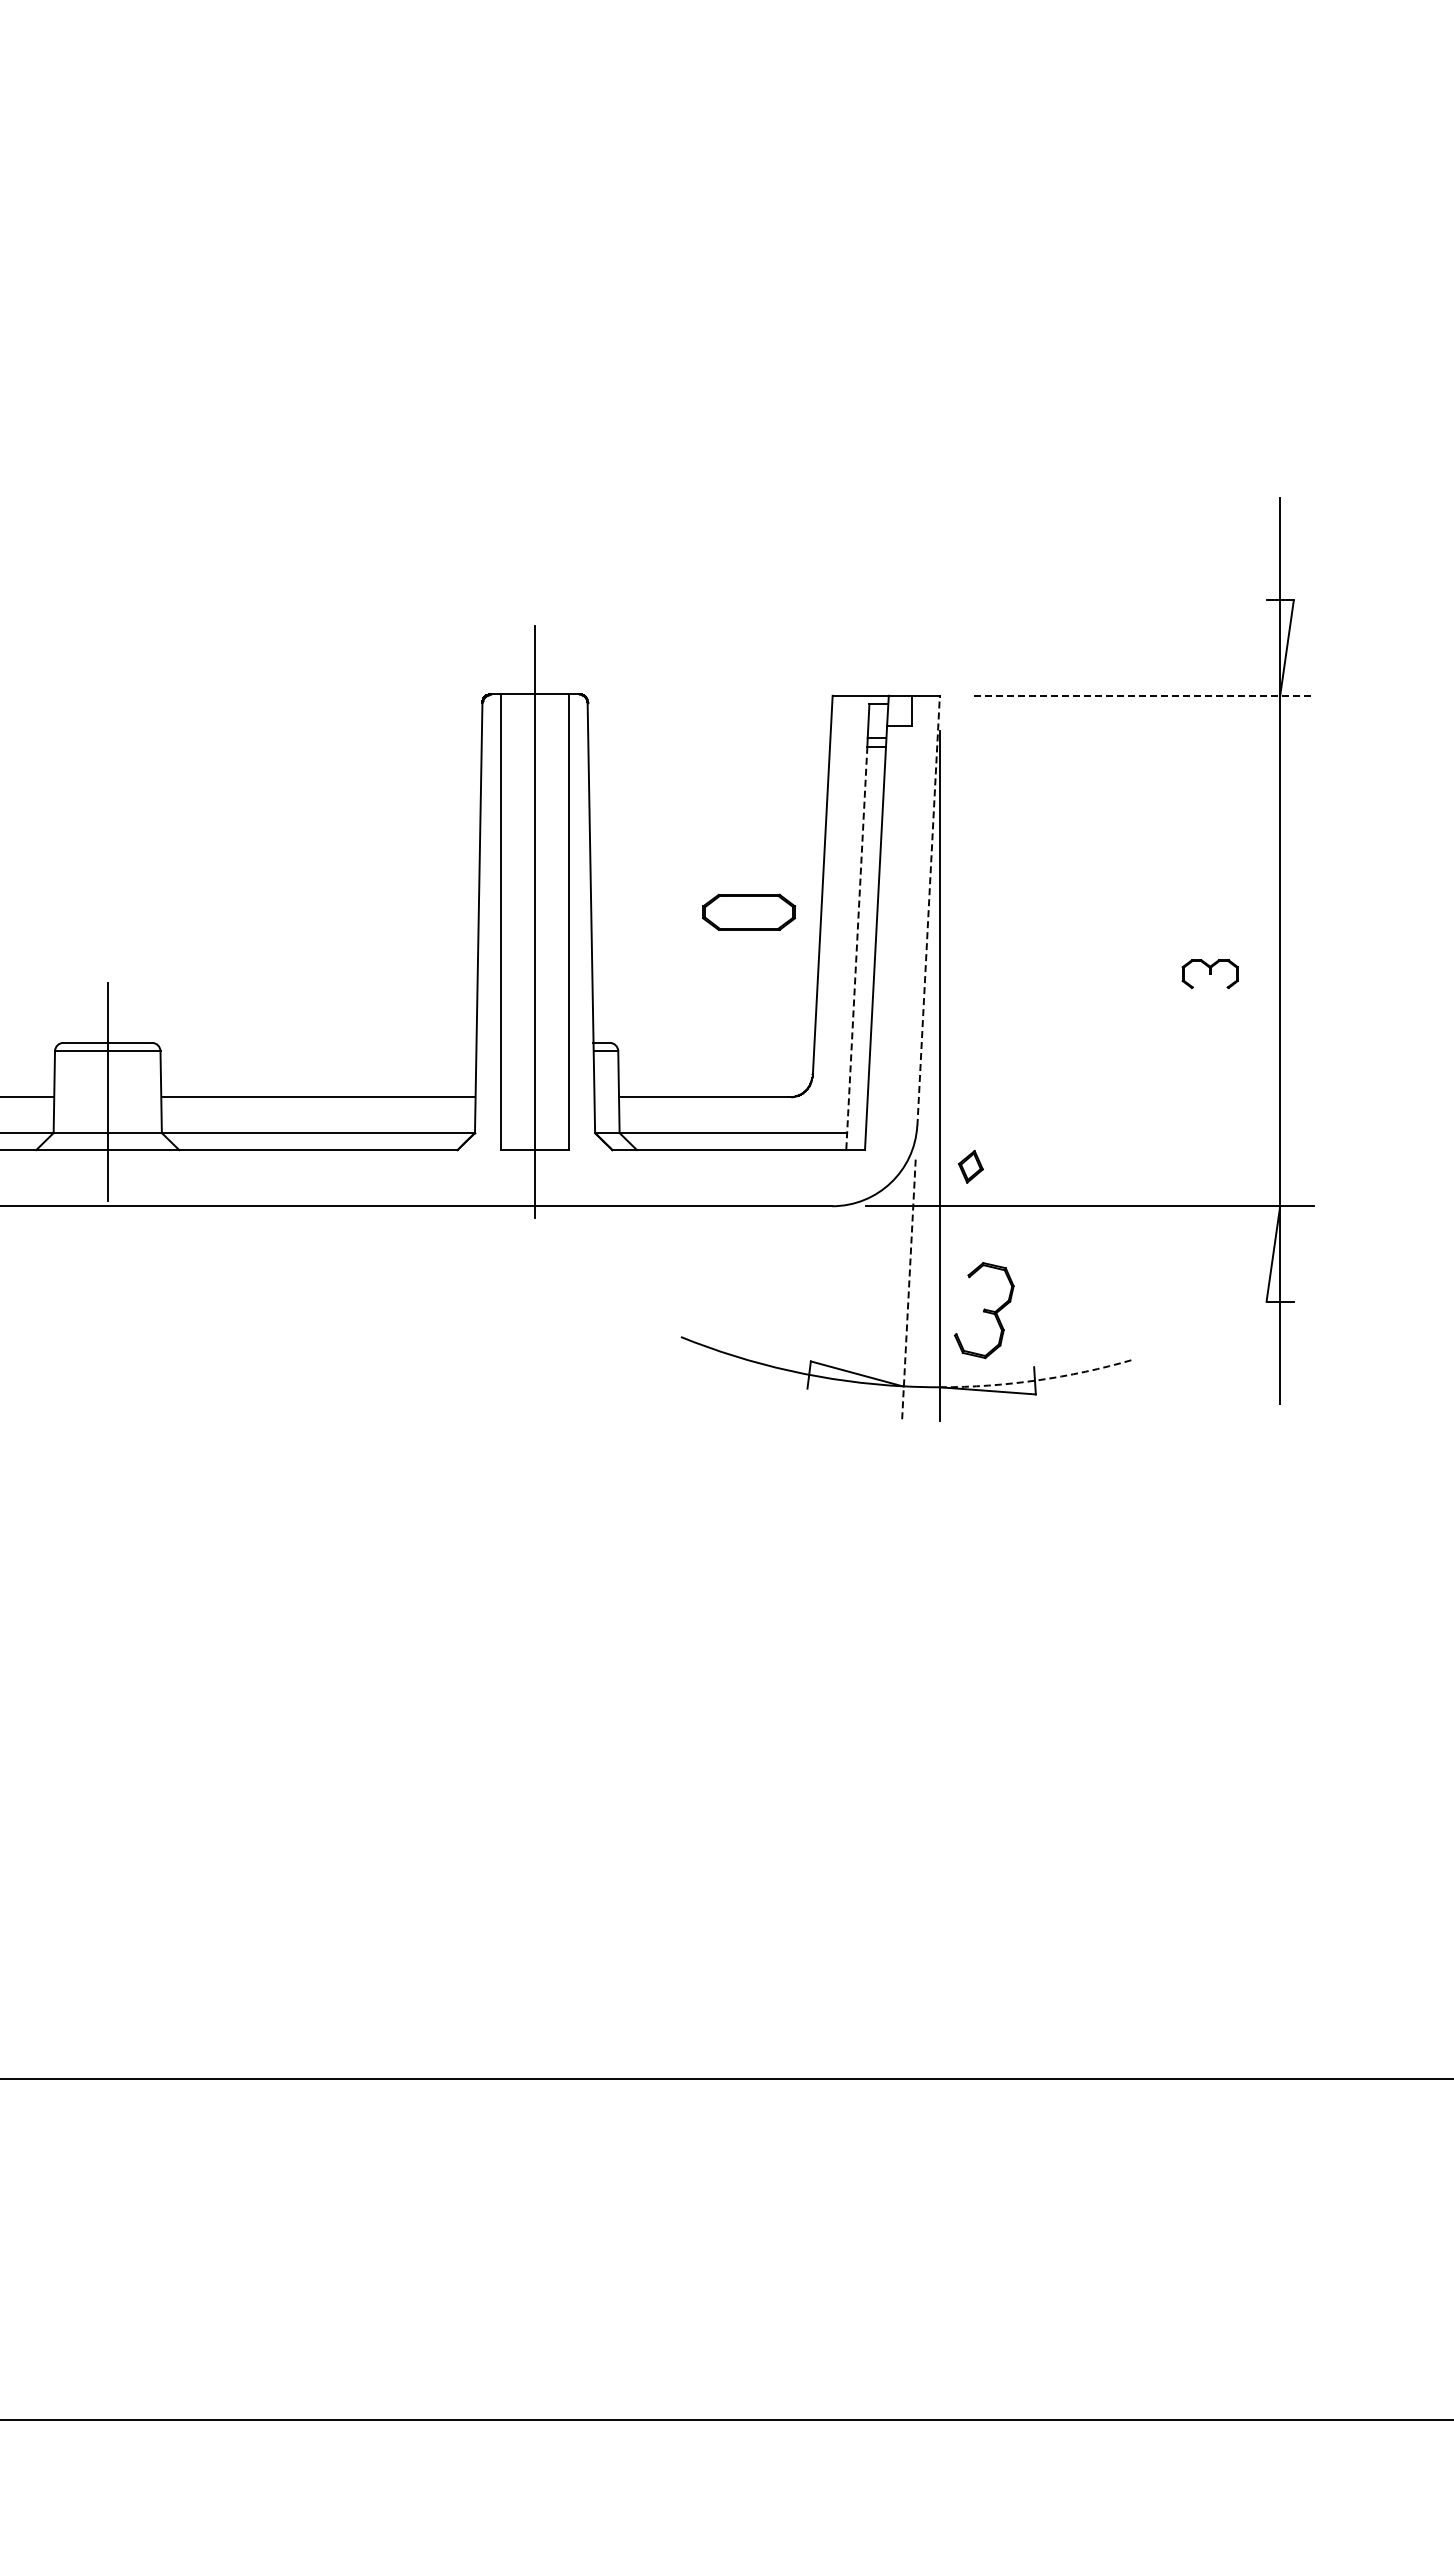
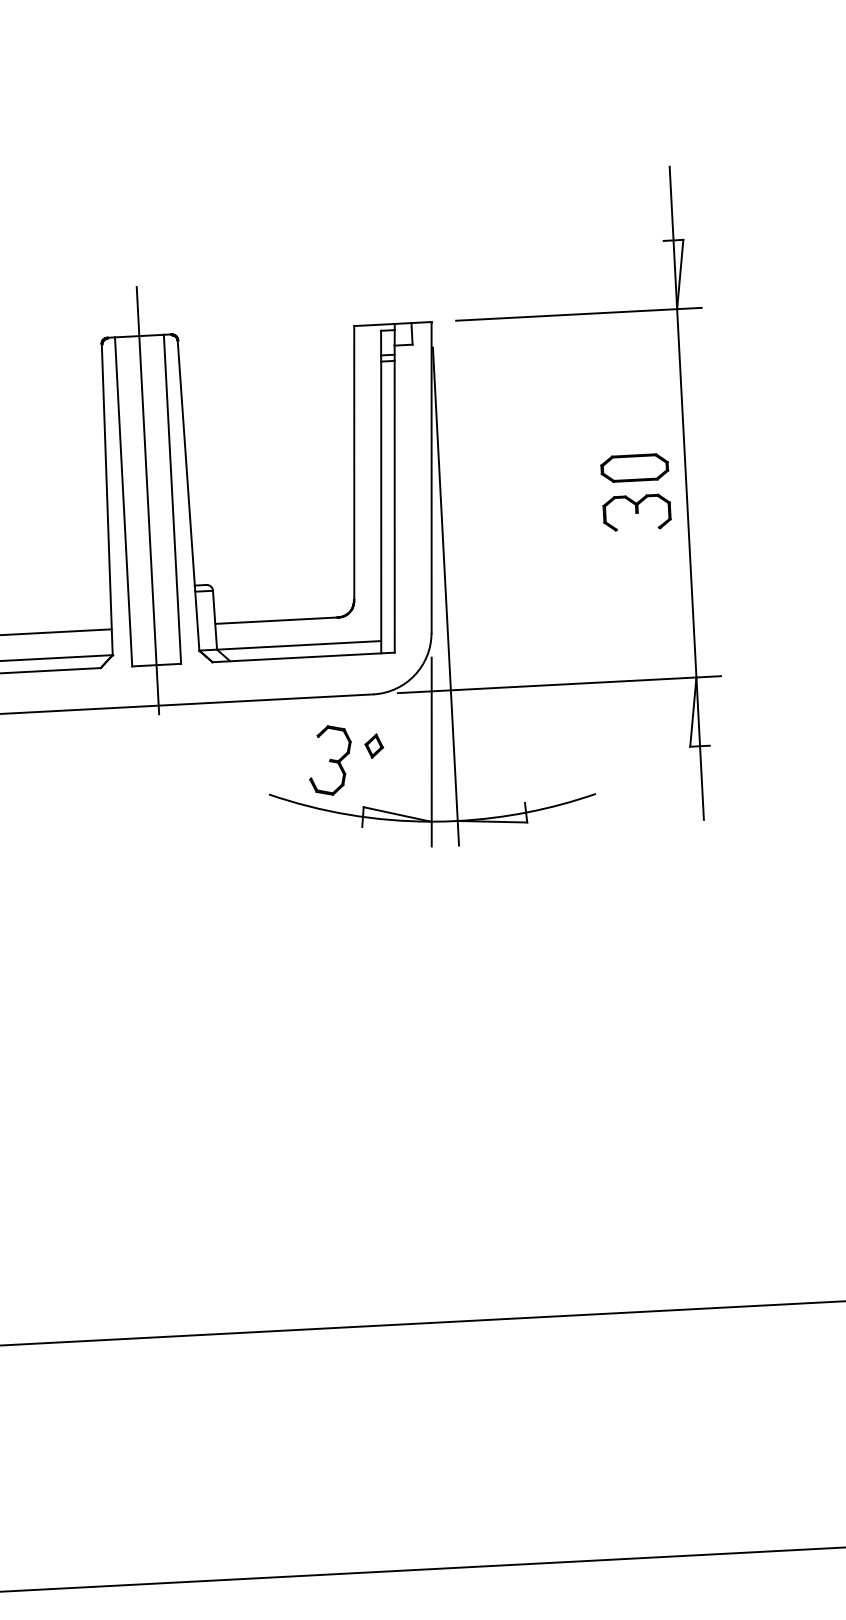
line: (1144, 695) -> (579, 314), dashed -> solid
line: (928, 910) -> (431, 477), dashed -> solid
part: (749, 911) -> (635, 467), moved
line: (856, 948) -> (380, 507), dashed -> solid
part: (1210, 973) -> (637, 512), size x1.67
part: (970, 1166) -> (373, 745), moved
line: (908, 1290) -> (431, 752), dashed -> solid
part: (983, 1310) -> (329, 760), moved
arc: (1037, 1380) -> (527, 812), dashed -> solid

